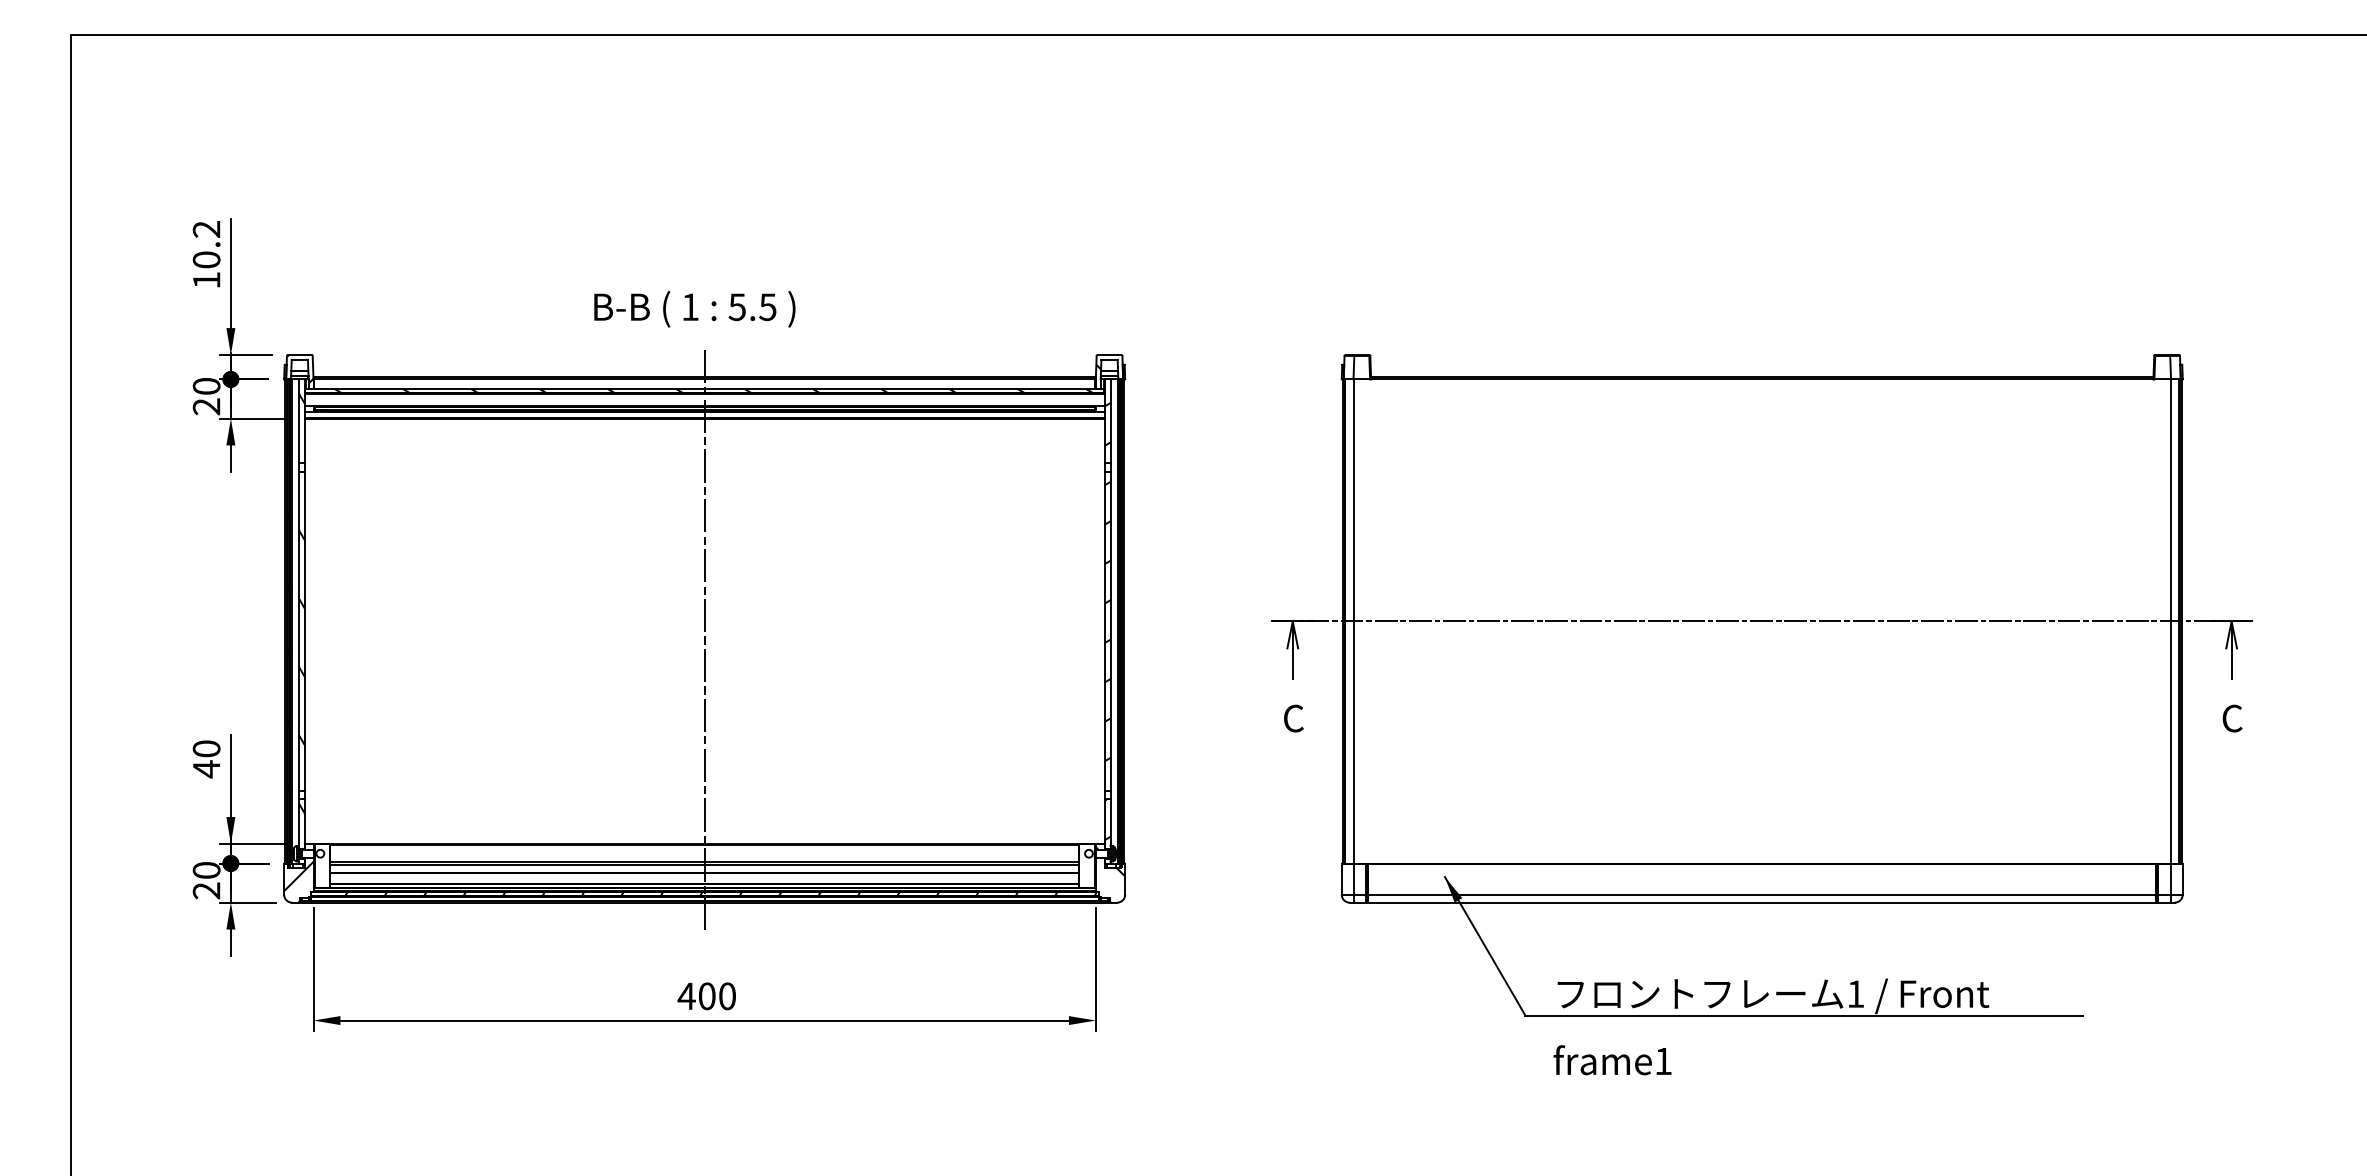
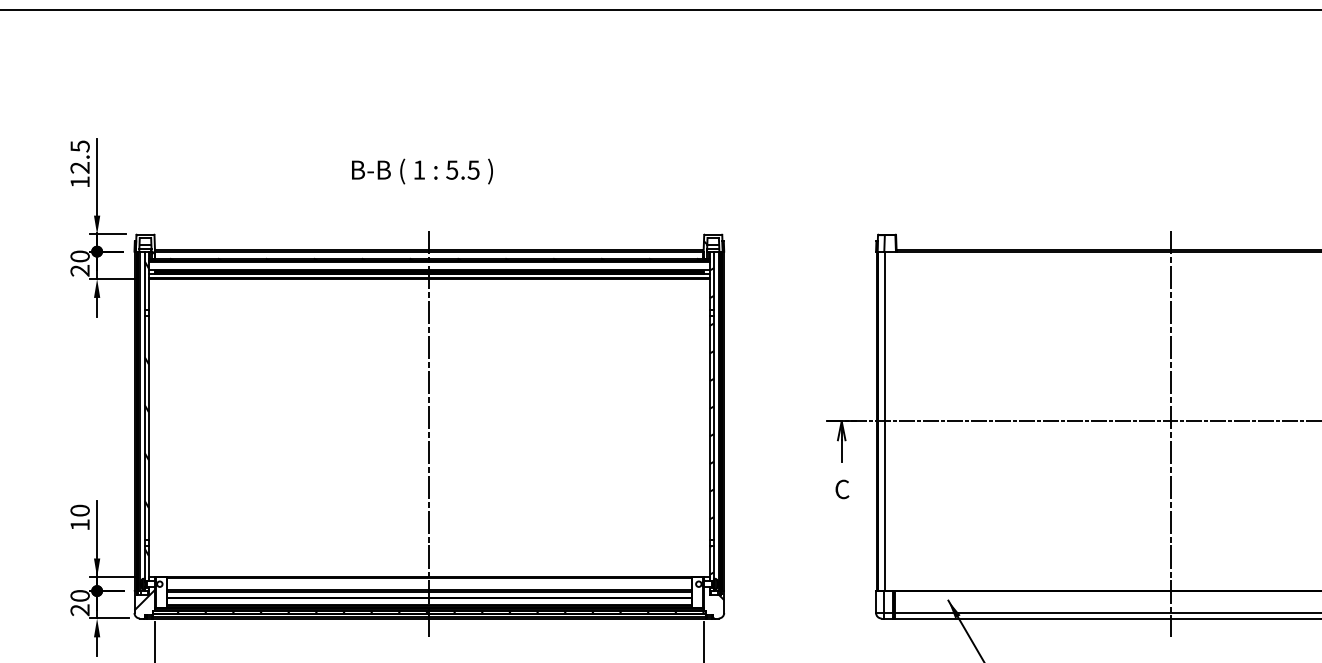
text: (206, 244) -> (80, 157), 10.2 -> 12.5
text: (694, 308) -> (422, 171), moved
line: (1762, 639) -> (1171, 433), added
text: (206, 769) -> (80, 525), 40 -> 10

